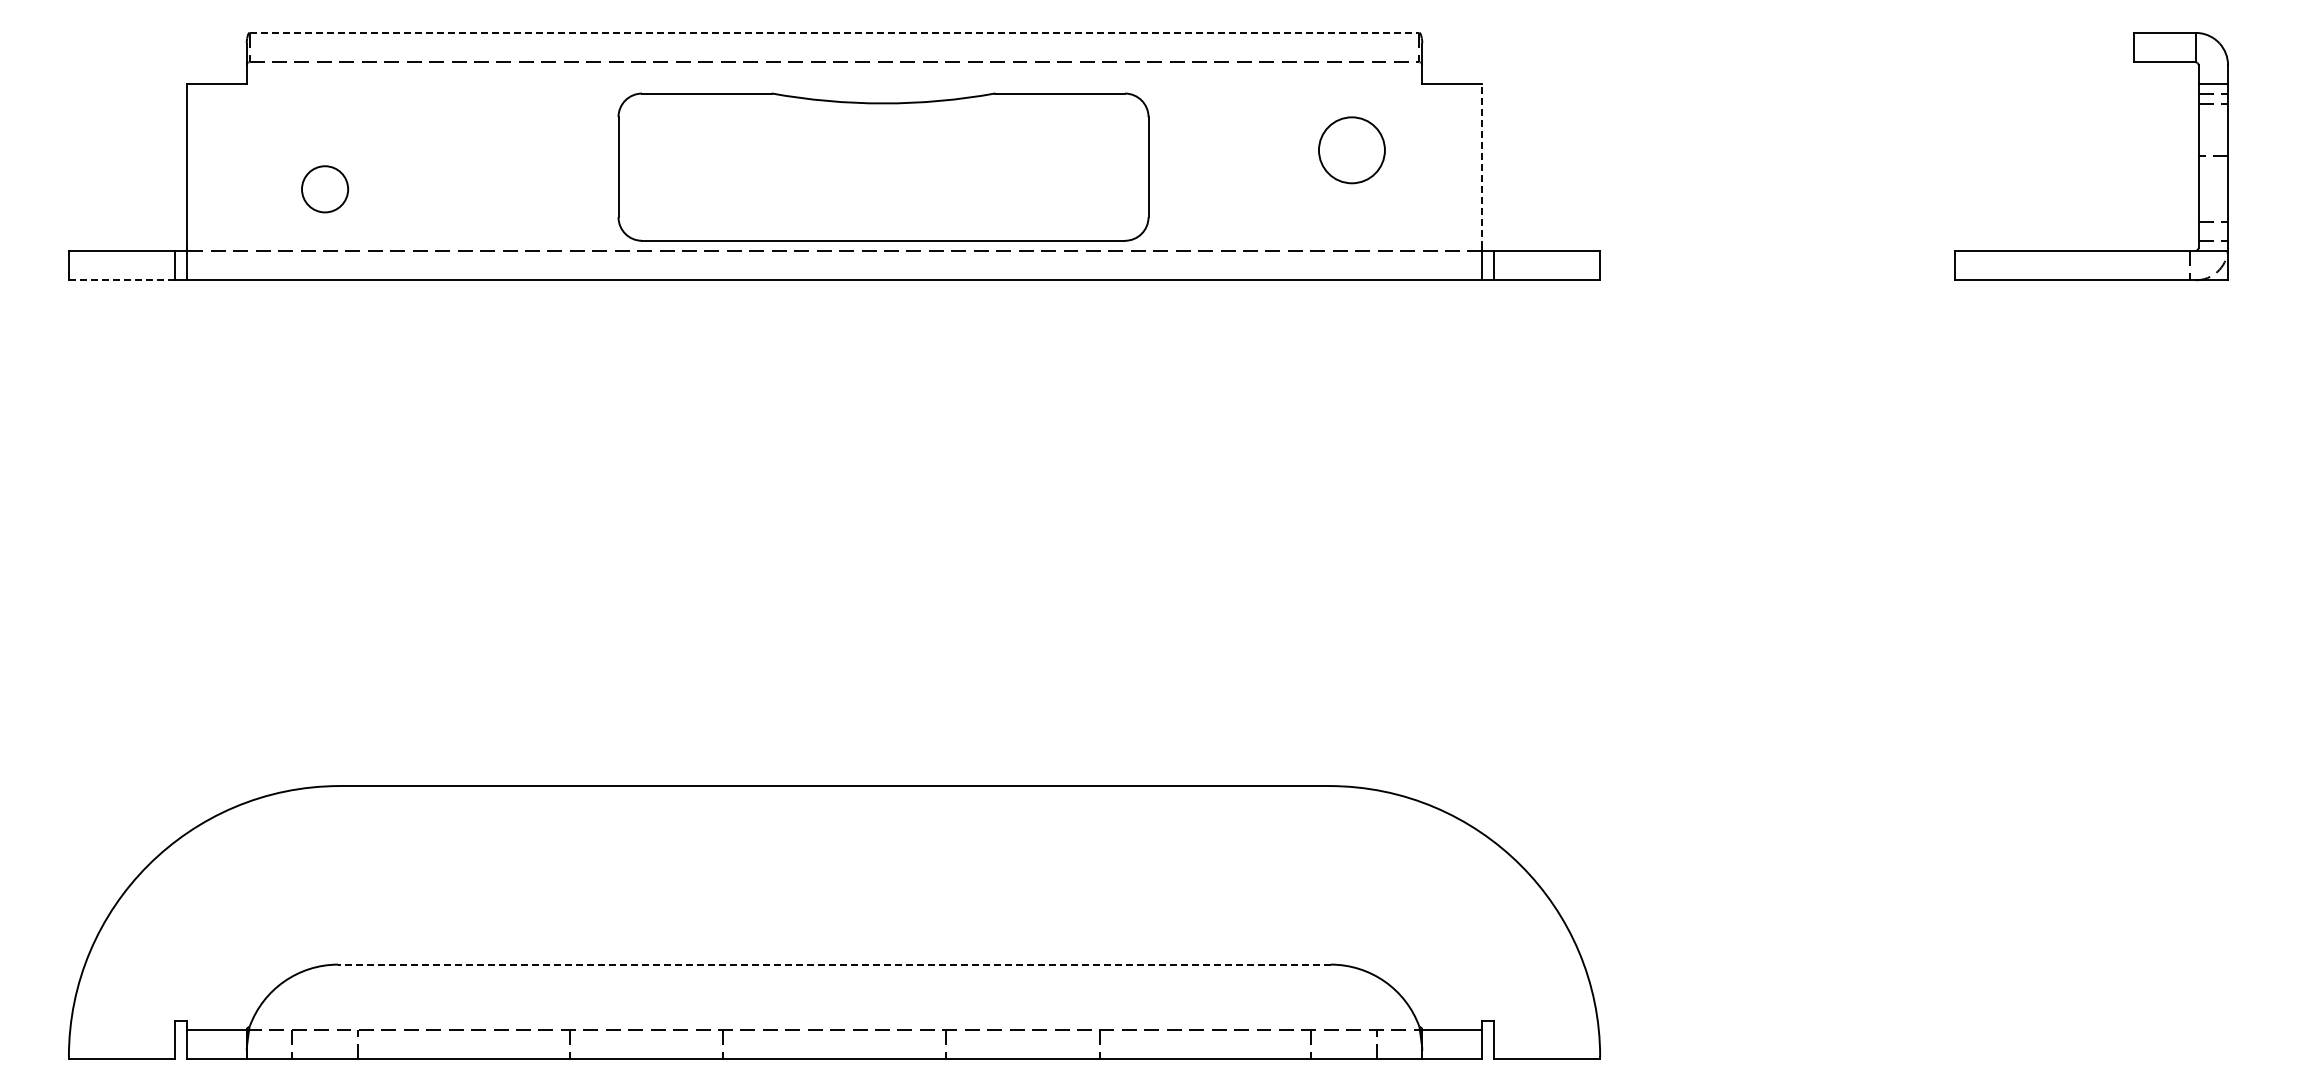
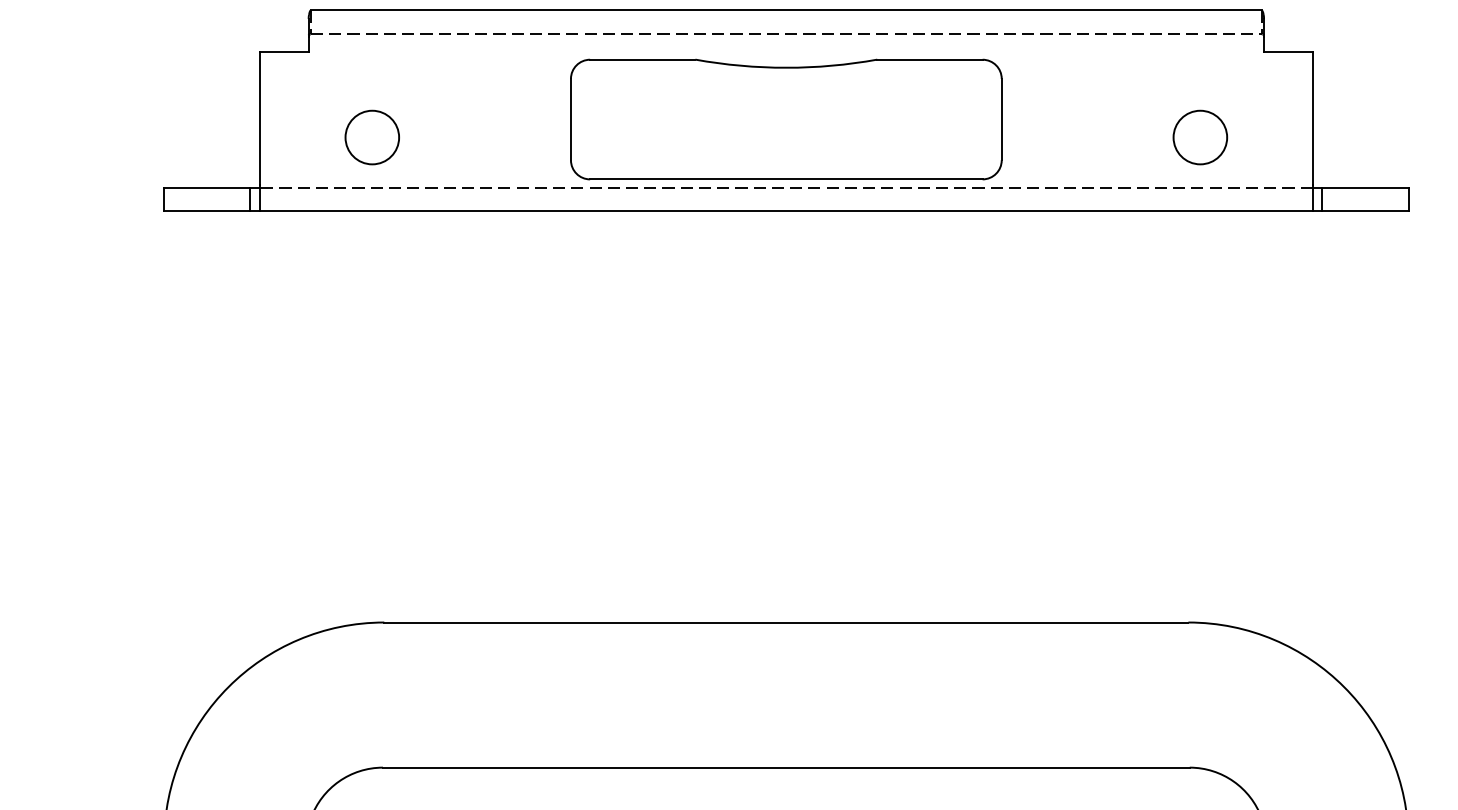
line: (834, 32) -> (786, 10), dashed -> solid
circle: (1351, 150) -> (1200, 137), moved
line: (1482, 165) -> (1312, 118), dashed -> solid
part: (883, 166) -> (786, 119), moved
circle: (325, 189) -> (372, 137), size x1.43
line: (121, 280) -> (206, 211), dashed -> solid
line: (834, 964) -> (786, 767), dashed -> solid

